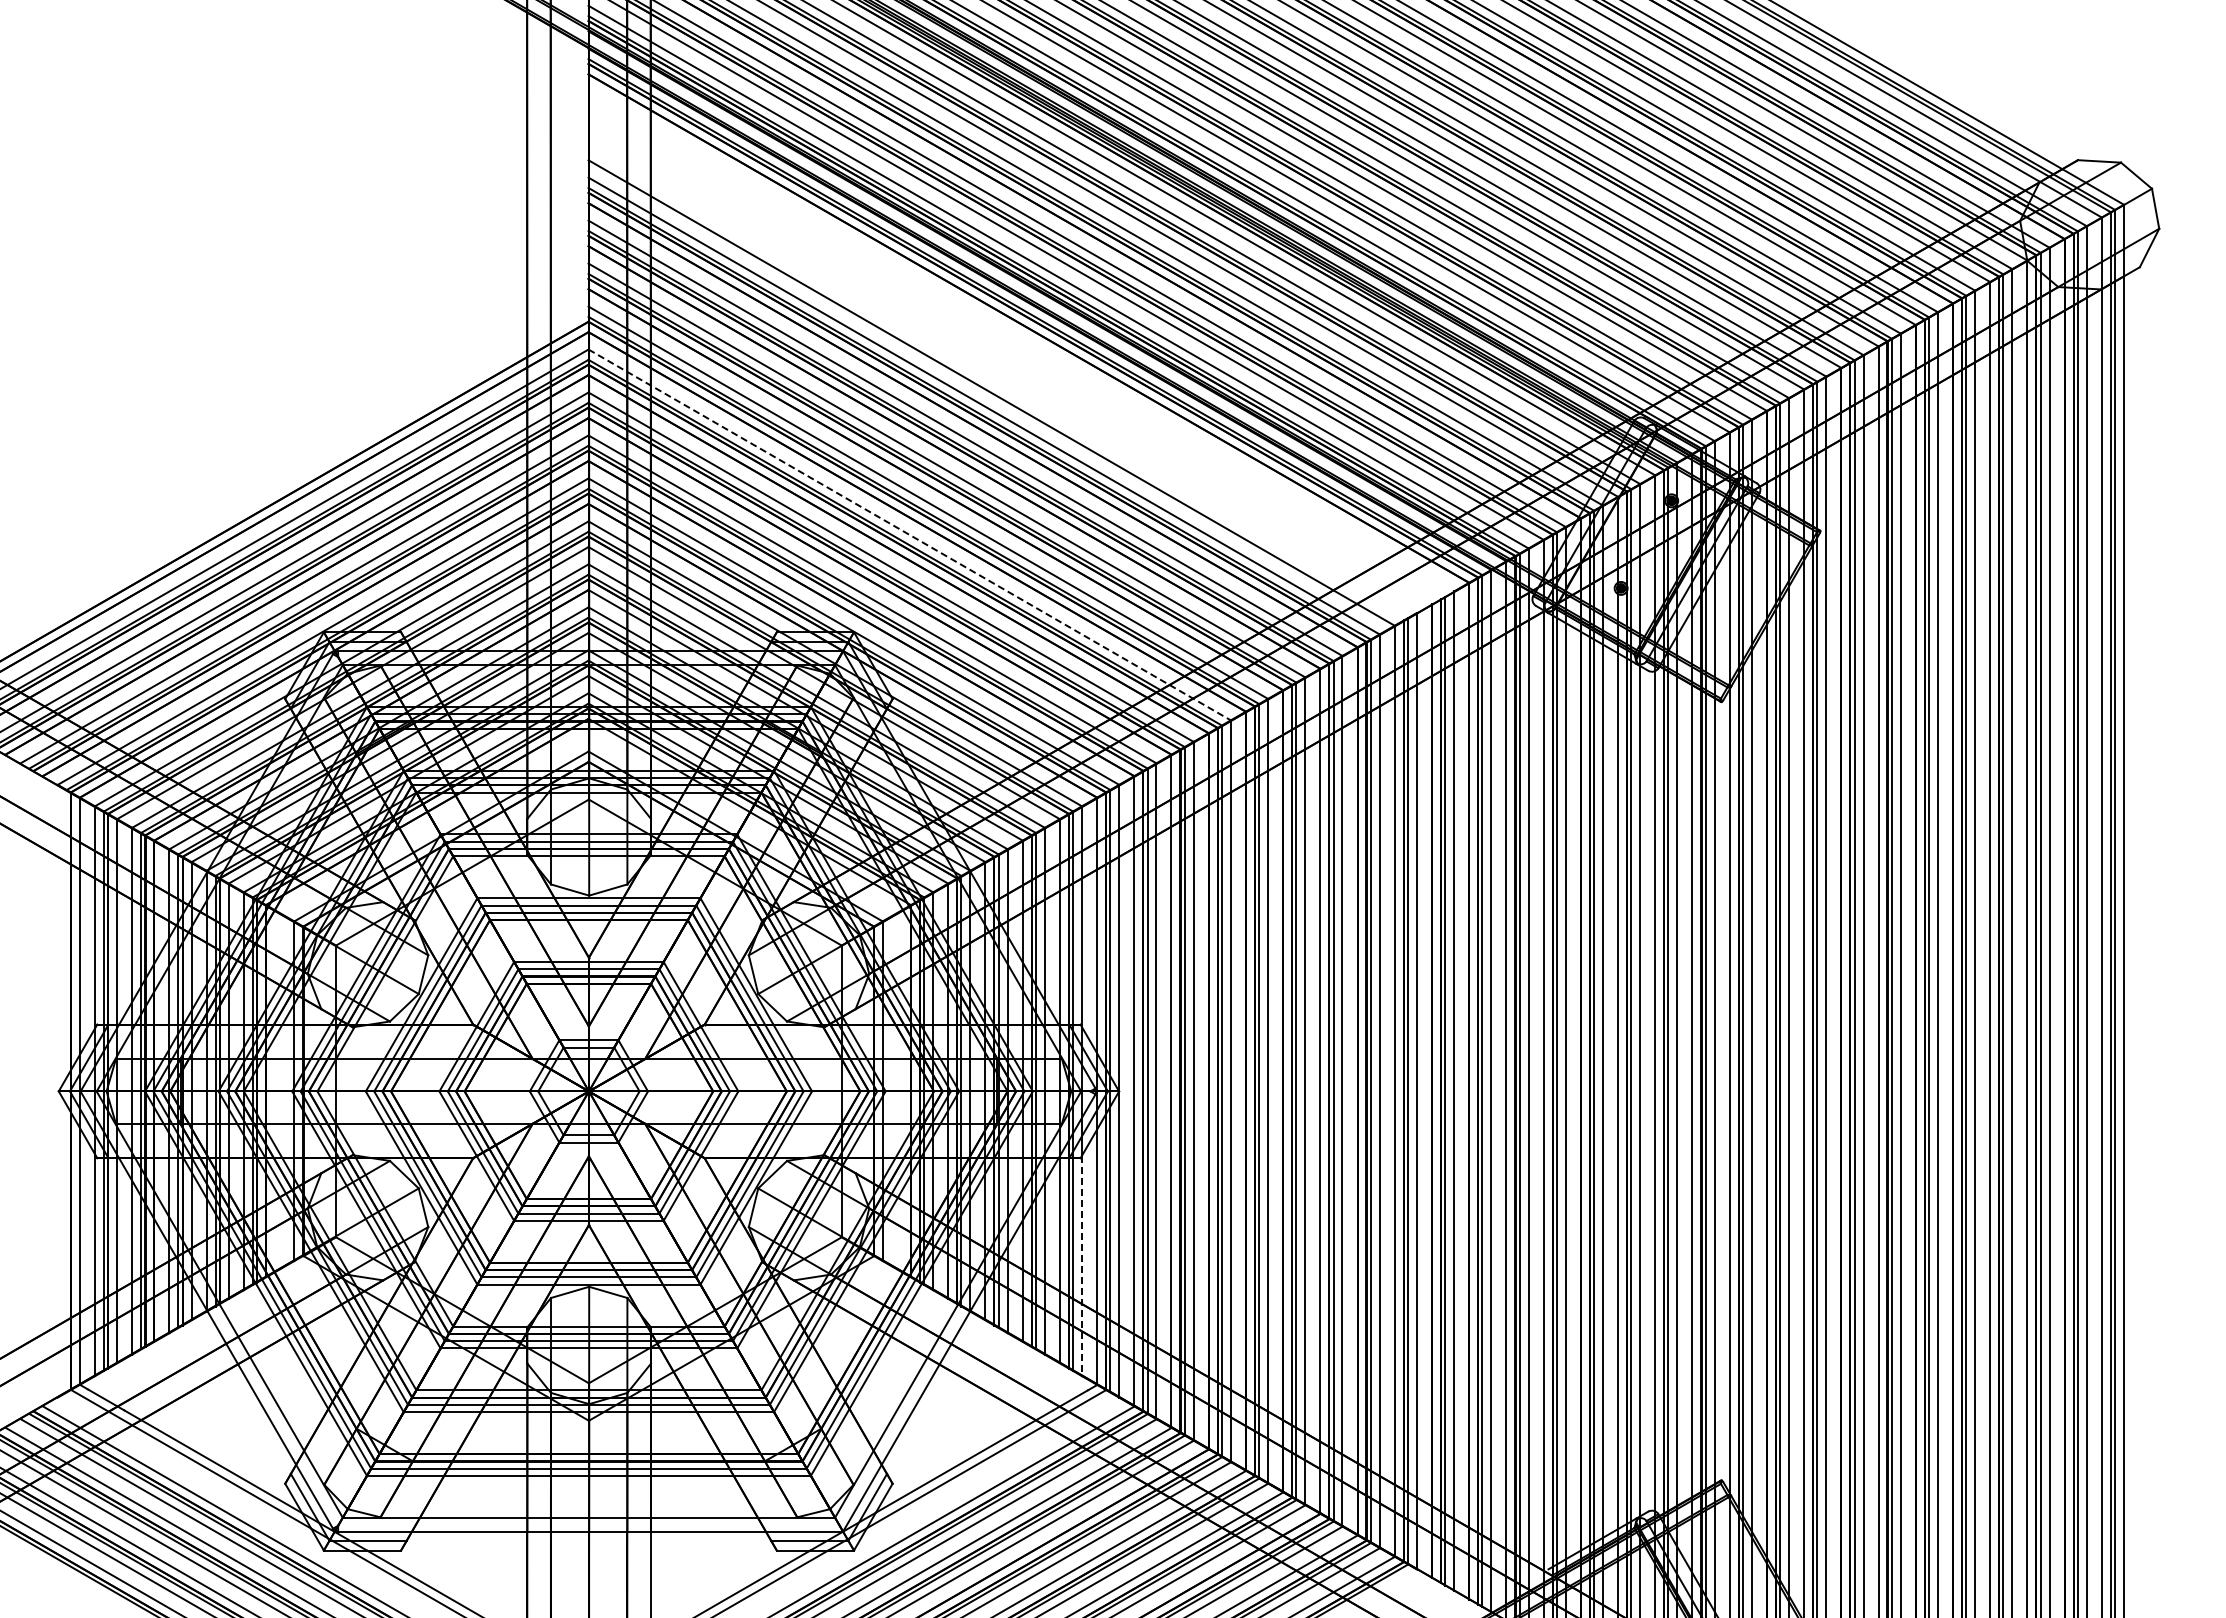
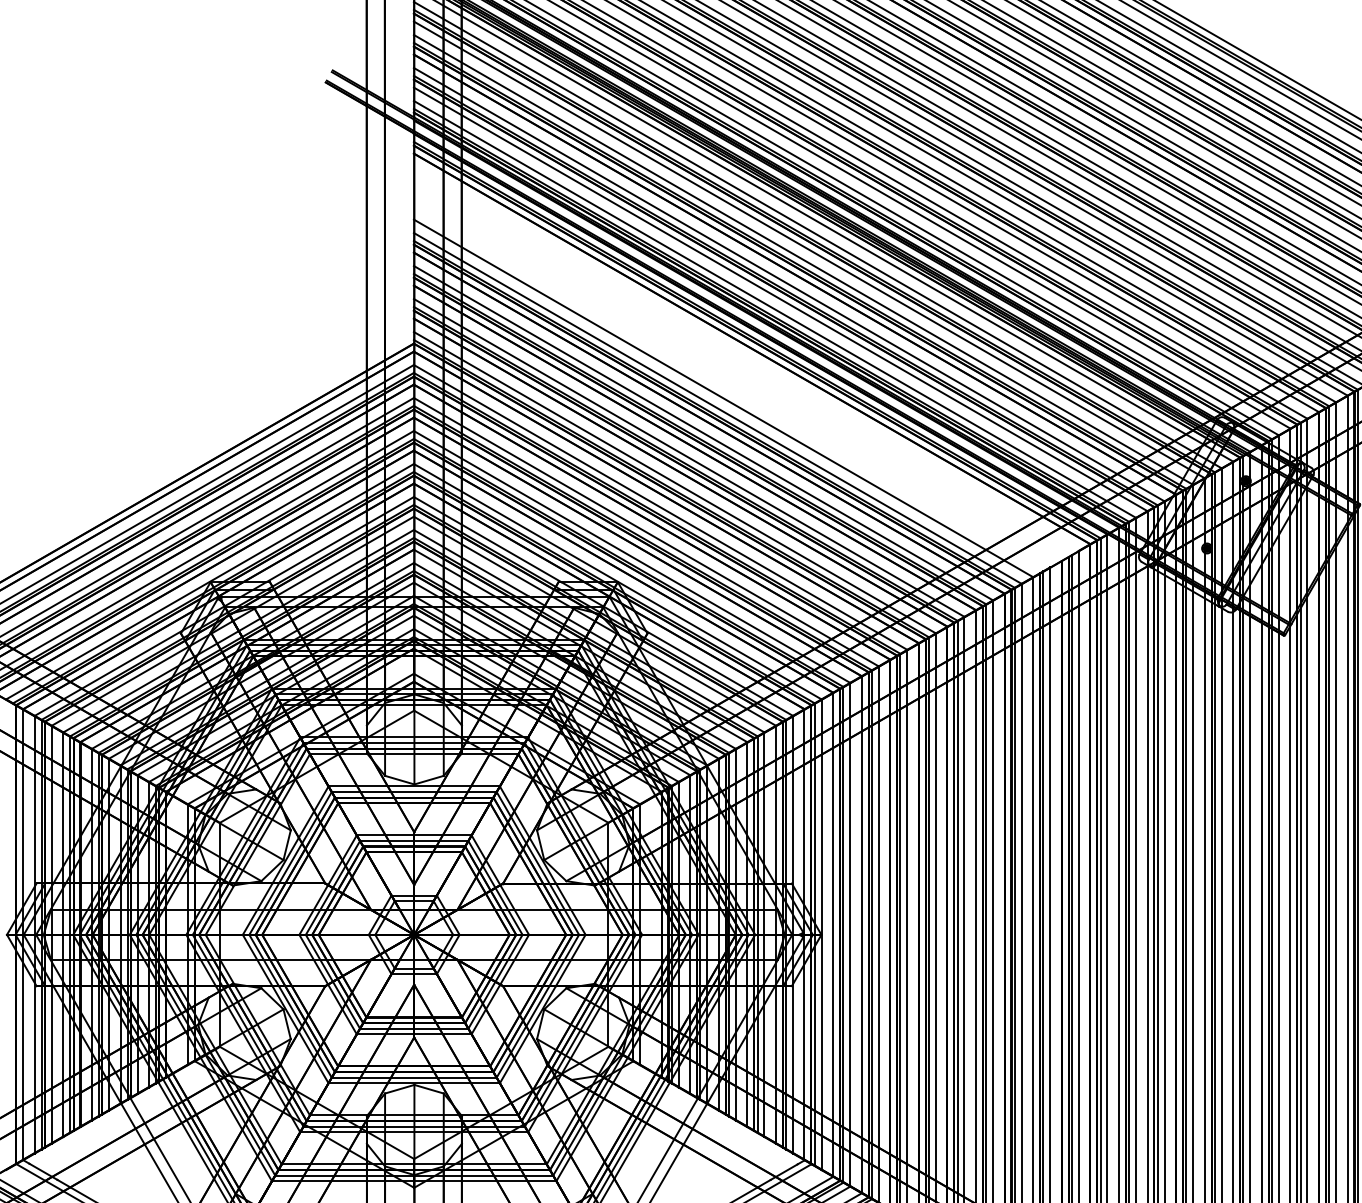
line: (909, 534) -> (660, 507), dashed -> solid
line: (1081, 1266) -> (792, 1069), dashed -> solid

